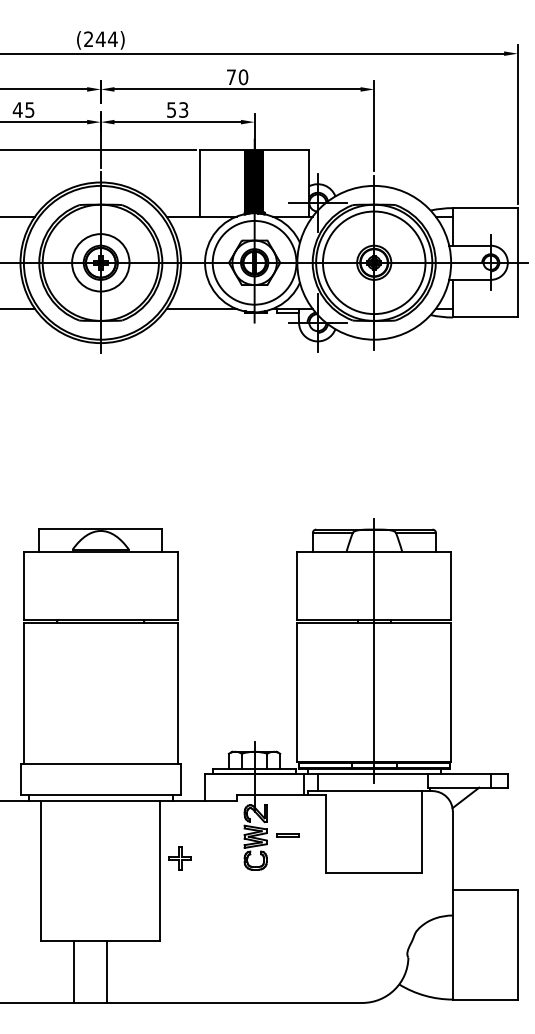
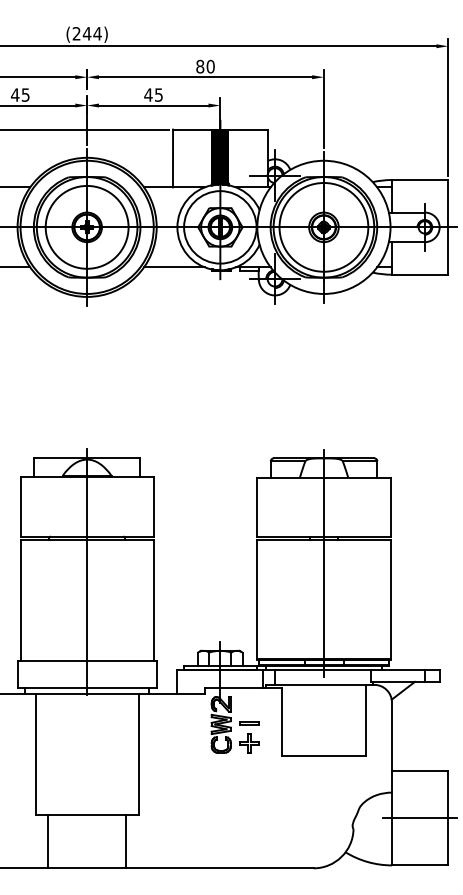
text: (231, 77) -> (200, 66), 70 -> 80
text: (177, 109) -> (153, 94), 53 -> 45
circle: (100, 262) -> (86, 227), size x1.67
line: (100, 661) -> (86, 572), added
part: (179, 858) -> (248, 743), moved
line: (485, 944) -> (420, 817), added
line: (74, 971) -> (48, 841), moved
line: (106, 971) -> (125, 841), moved

